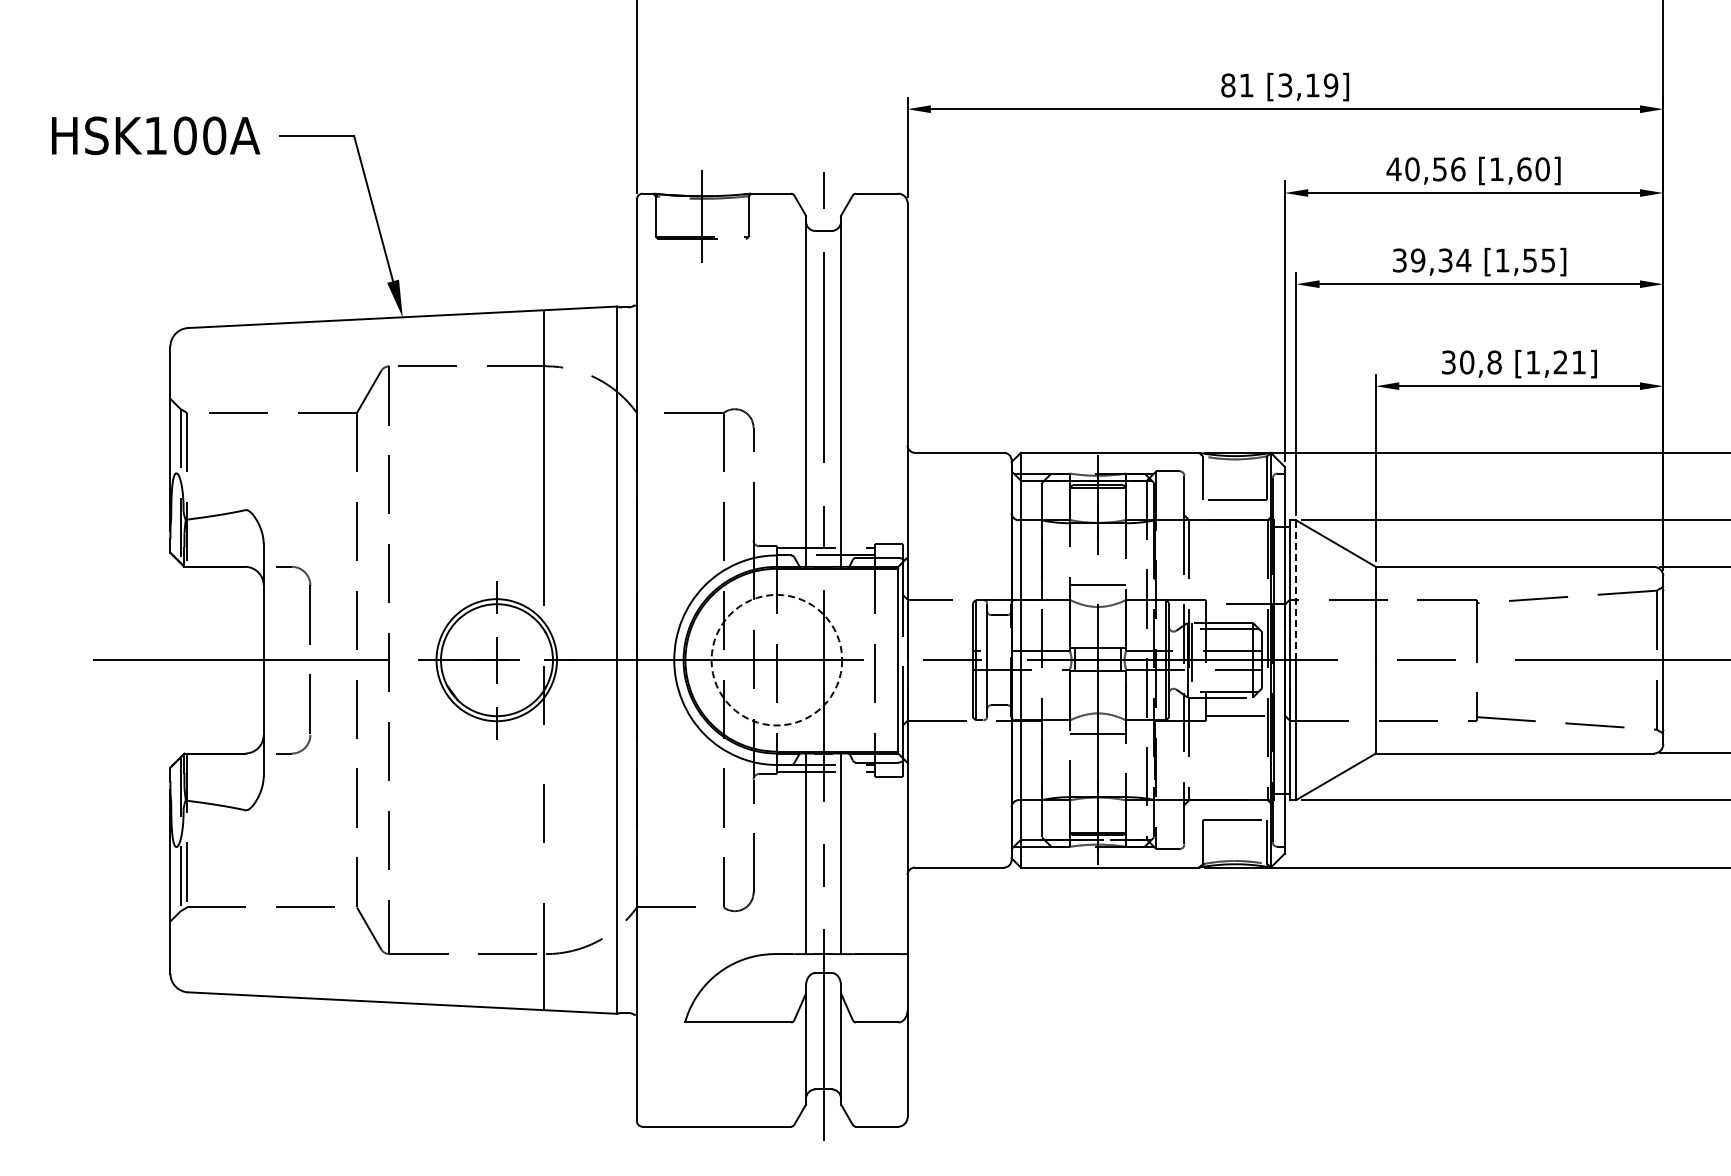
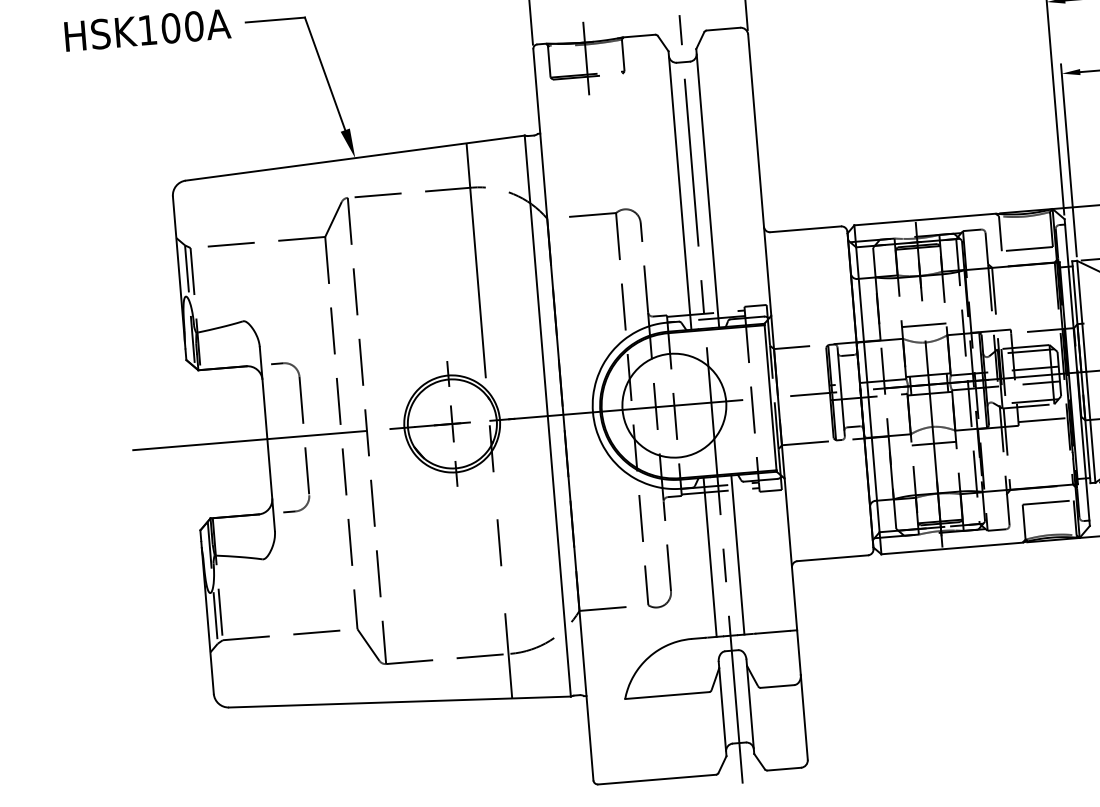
line: (1296, 590) -> (1081, 316), dashed -> solid
circle: (776, 659) -> (674, 405), dashed -> solid

